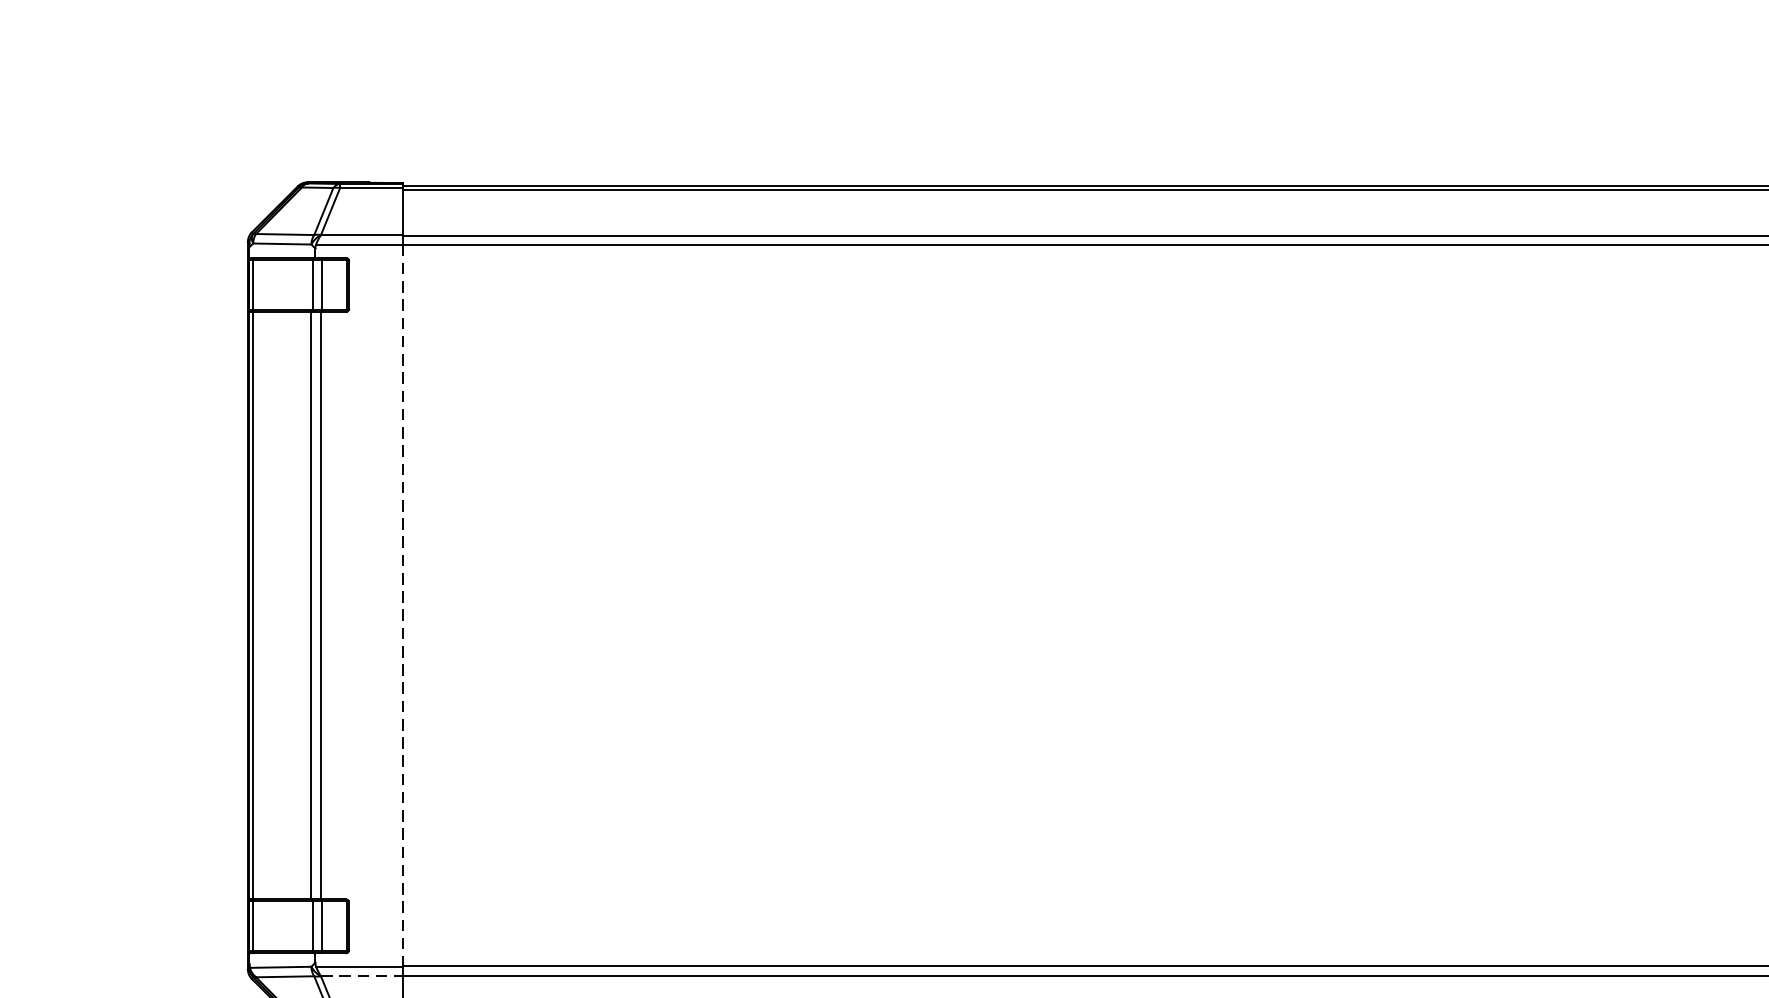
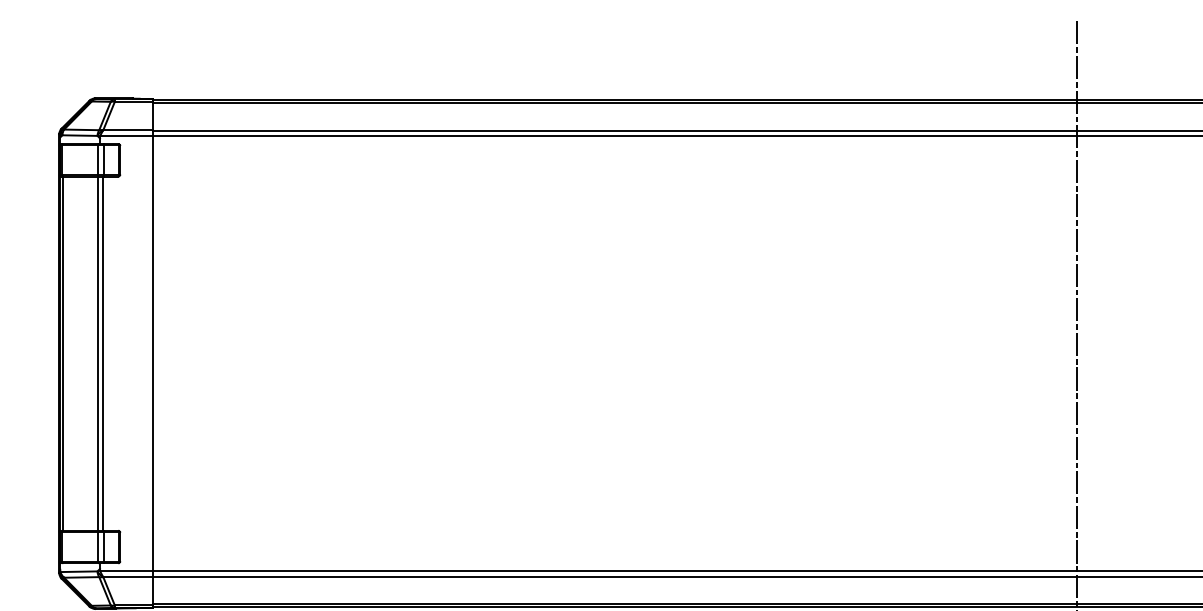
line: (402, 605) -> (152, 353), dashed -> solid
line: (362, 976) -> (128, 577), dashed -> solid

